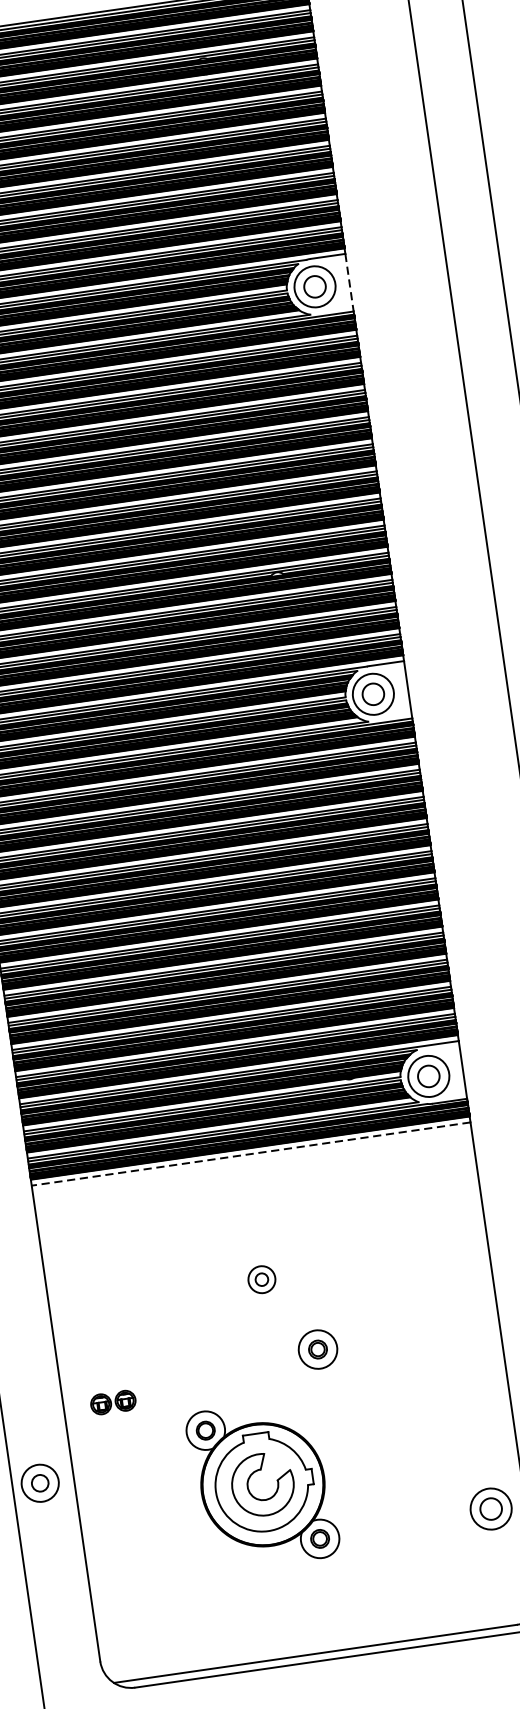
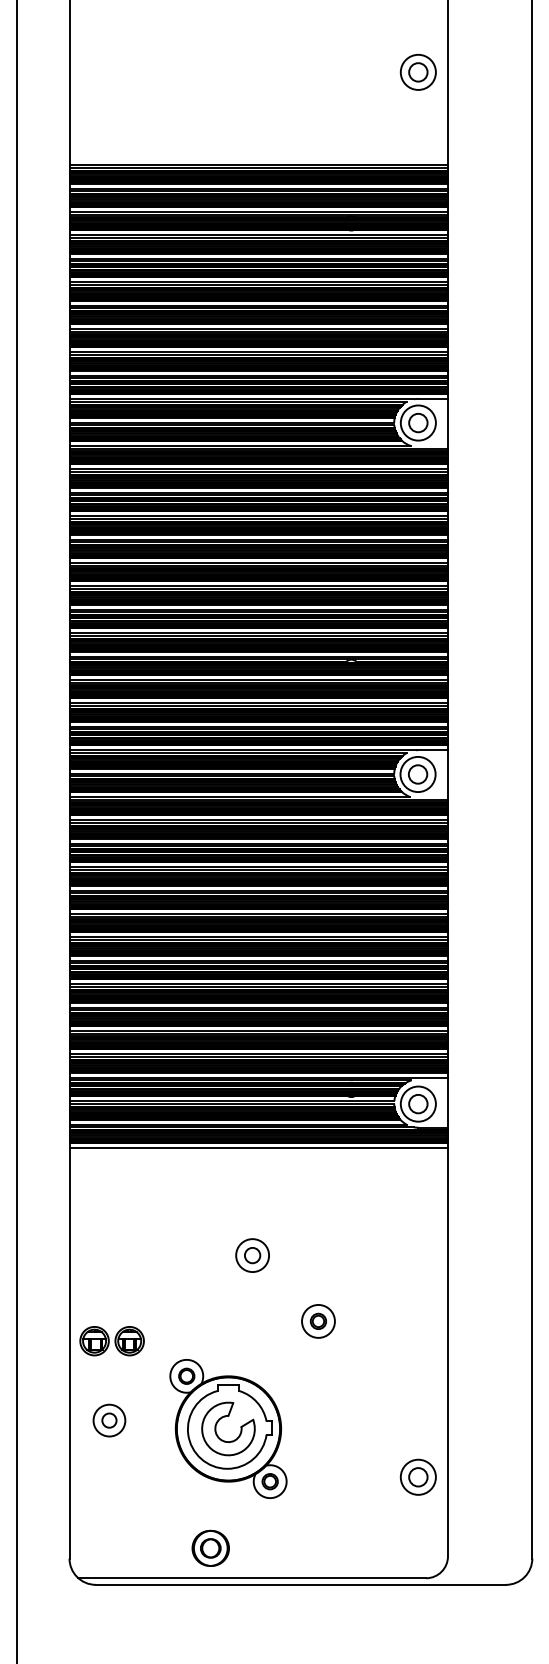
line: (350, 282) -> (448, 423), dashed -> solid
line: (250, 1154) -> (258, 1148), dashed -> solid
part: (261, 1279) -> (252, 1255), size x1.43
part: (318, 1349) -> (318, 1321), moved
part: (112, 1402) -> (111, 1341), size x1.67
part: (40, 1483) -> (109, 1420), moved
part: (261, 1625) -> (210, 1547), added

